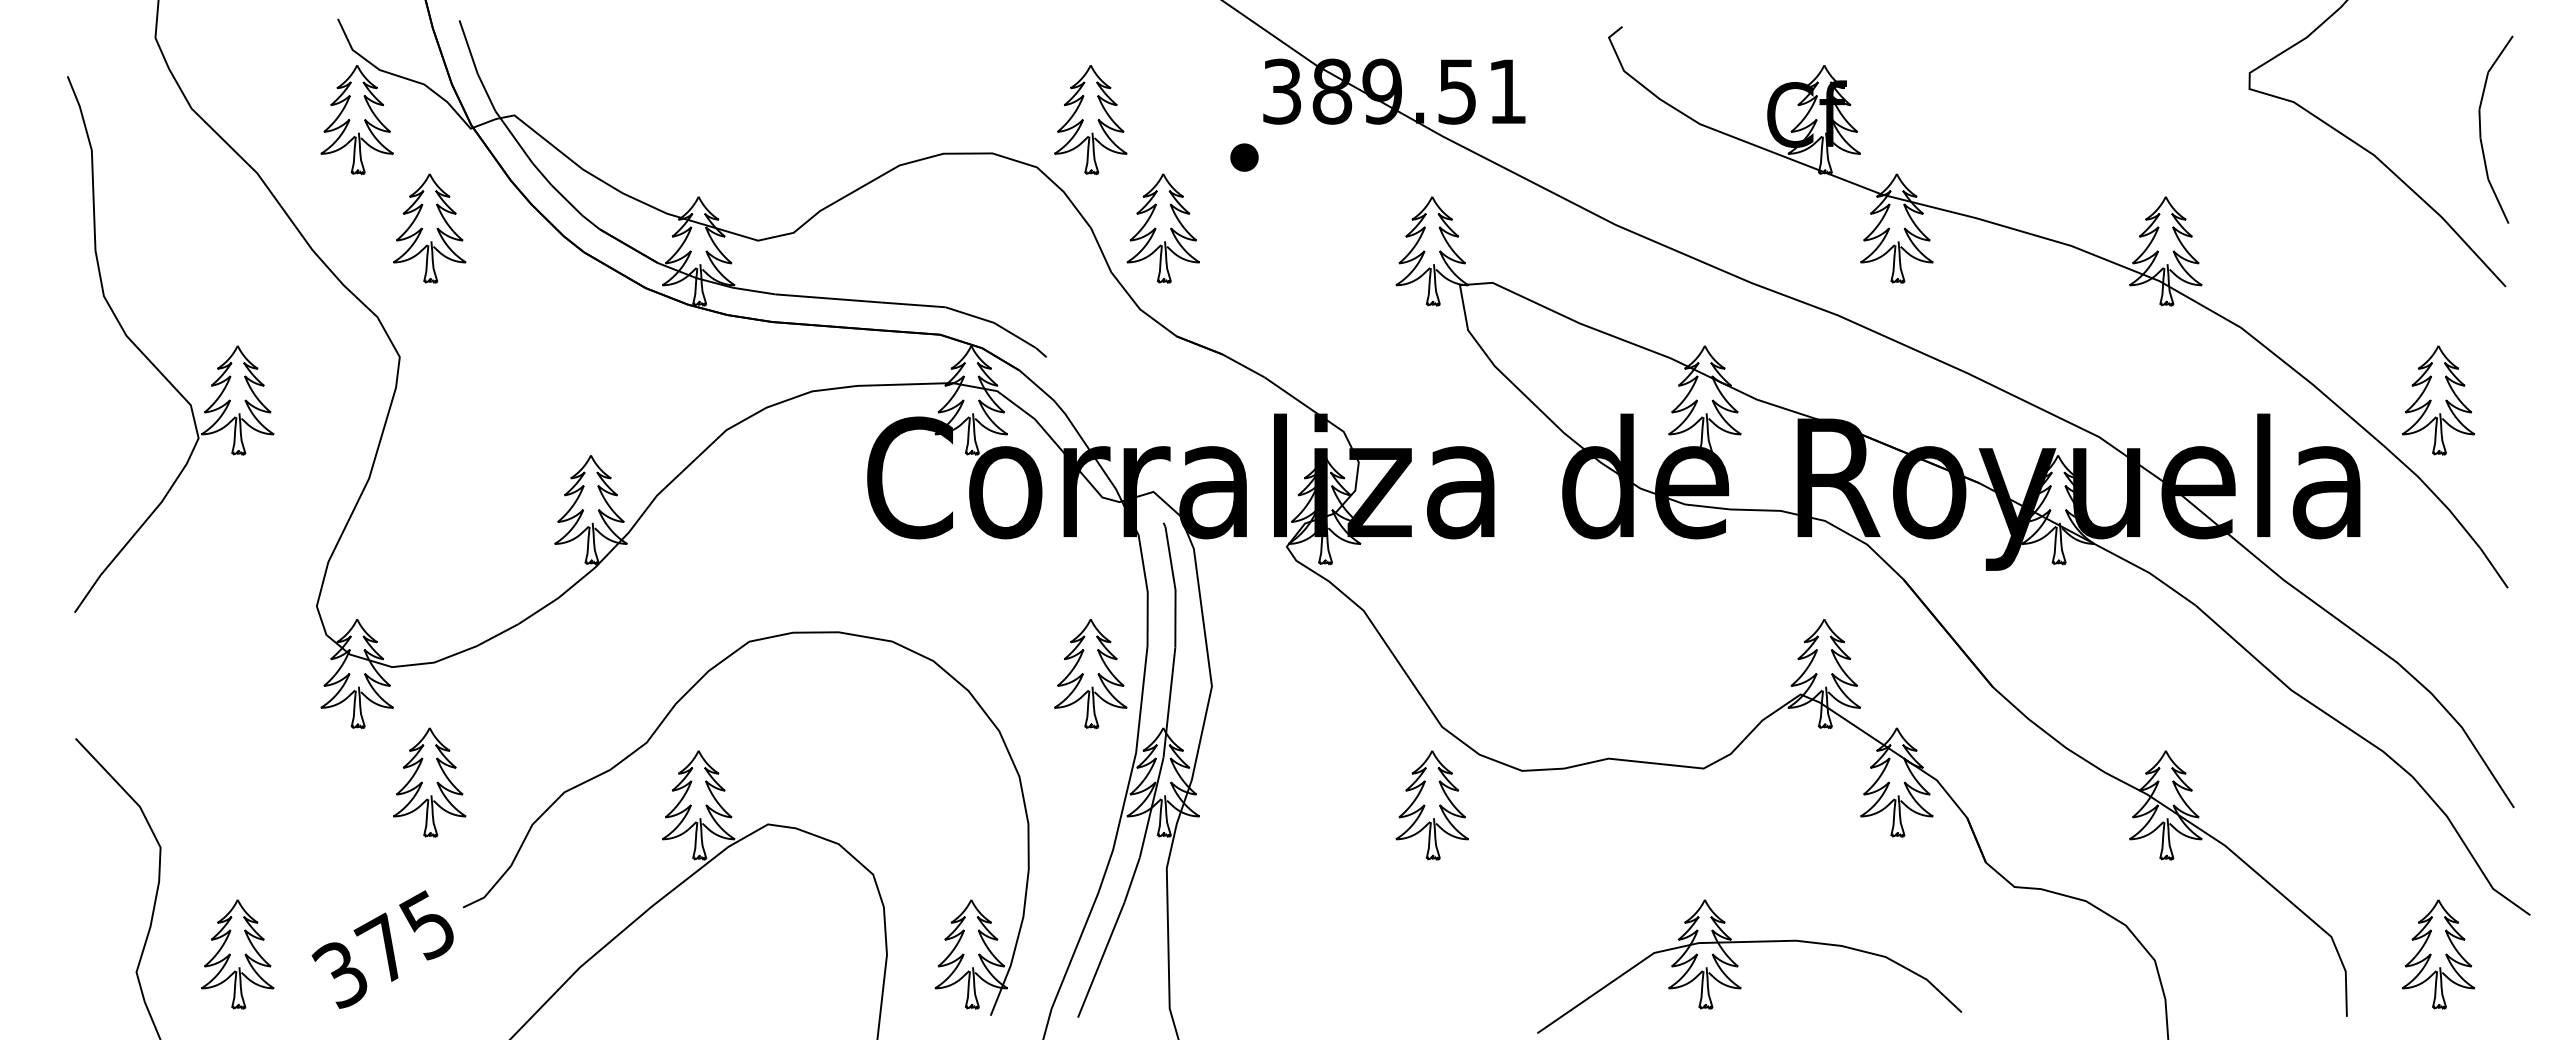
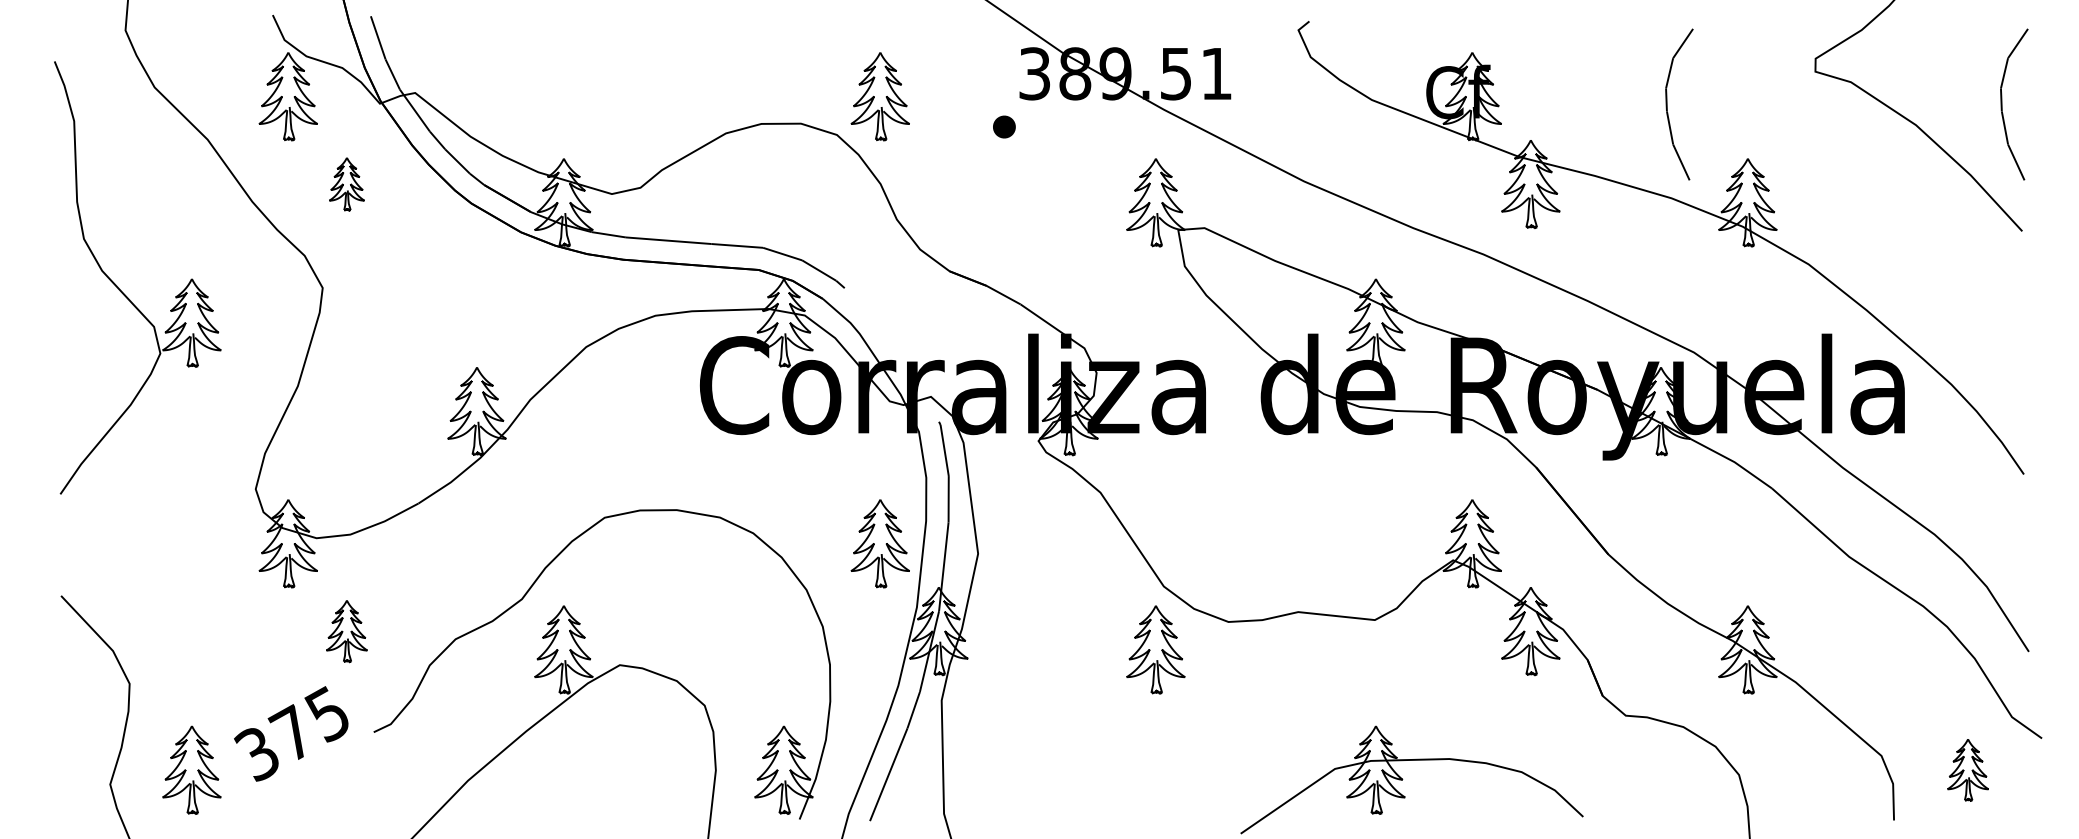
curve: (2066, 129) -> (1667, 104), added
part: (429, 228) -> (346, 184), size x0.6
part: (1162, 228) -> (938, 184), removed
part: (2438, 400) -> (1967, 323), removed
part: (429, 782) -> (346, 631), size x0.7
text: (382, 949) -> (291, 733), moved
part: (2438, 954) -> (1967, 770), size x0.7

